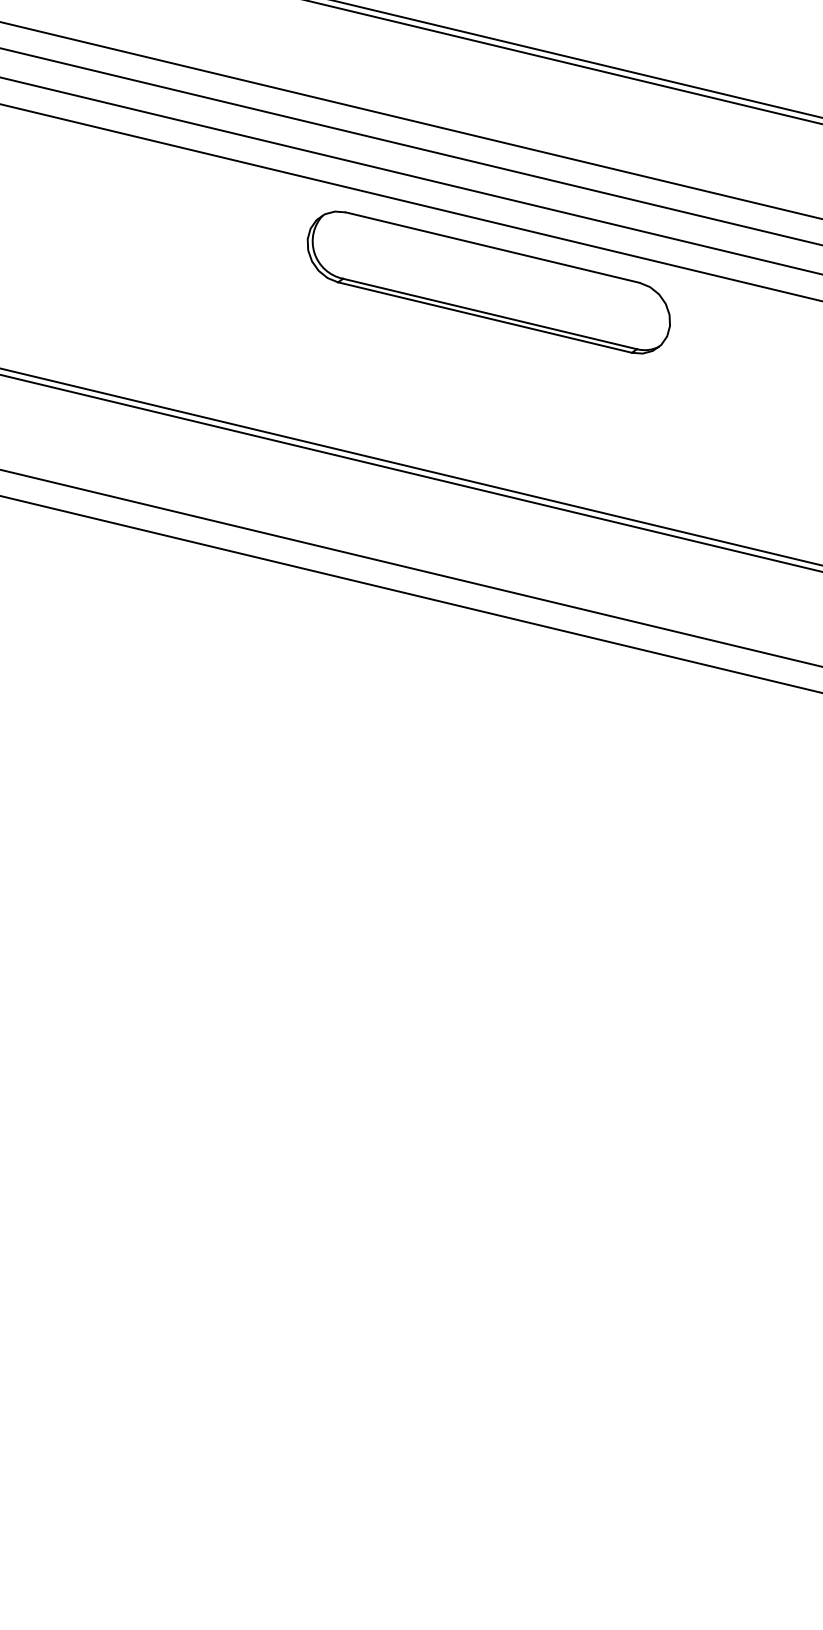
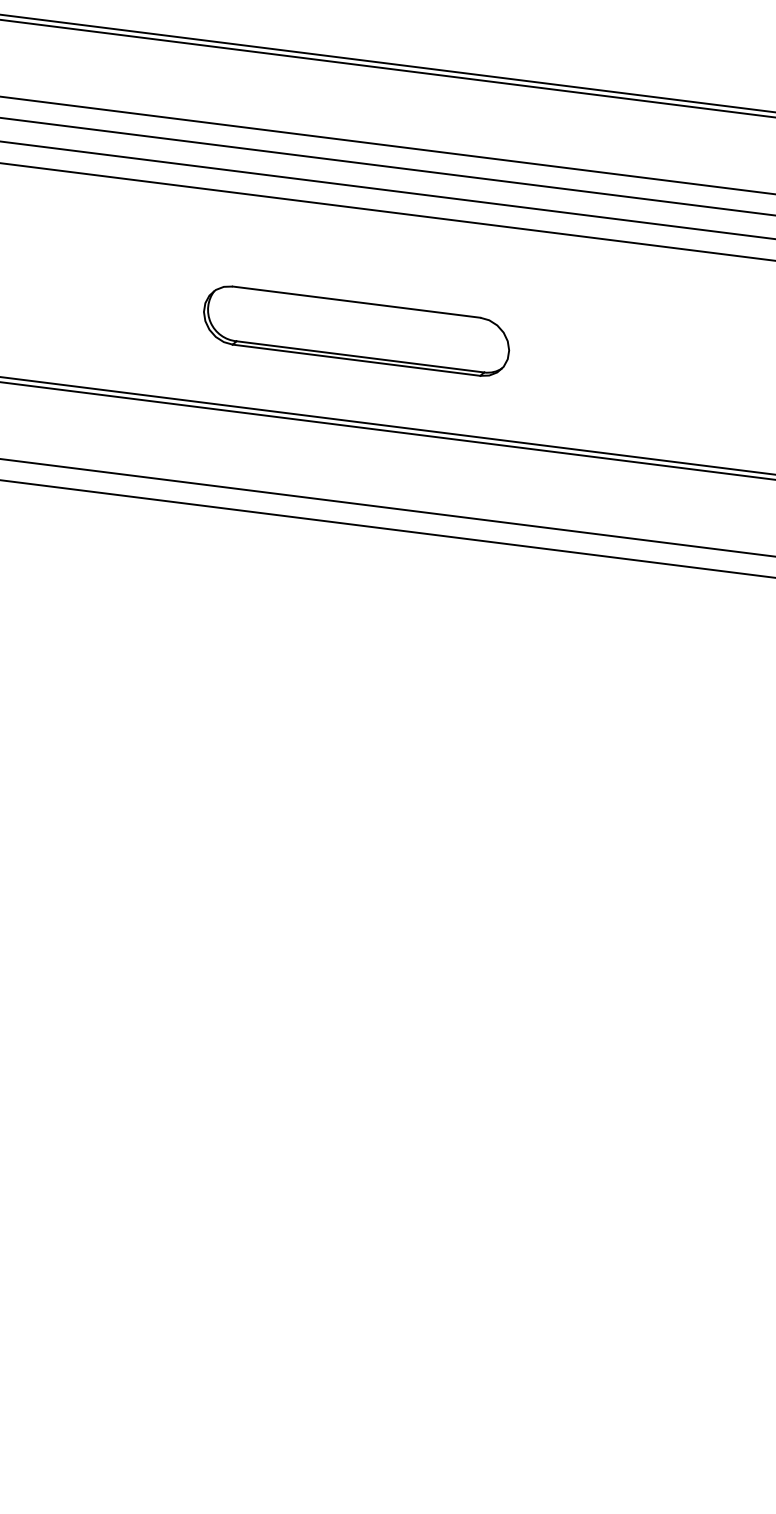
part: (488, 281) -> (356, 330), moved

